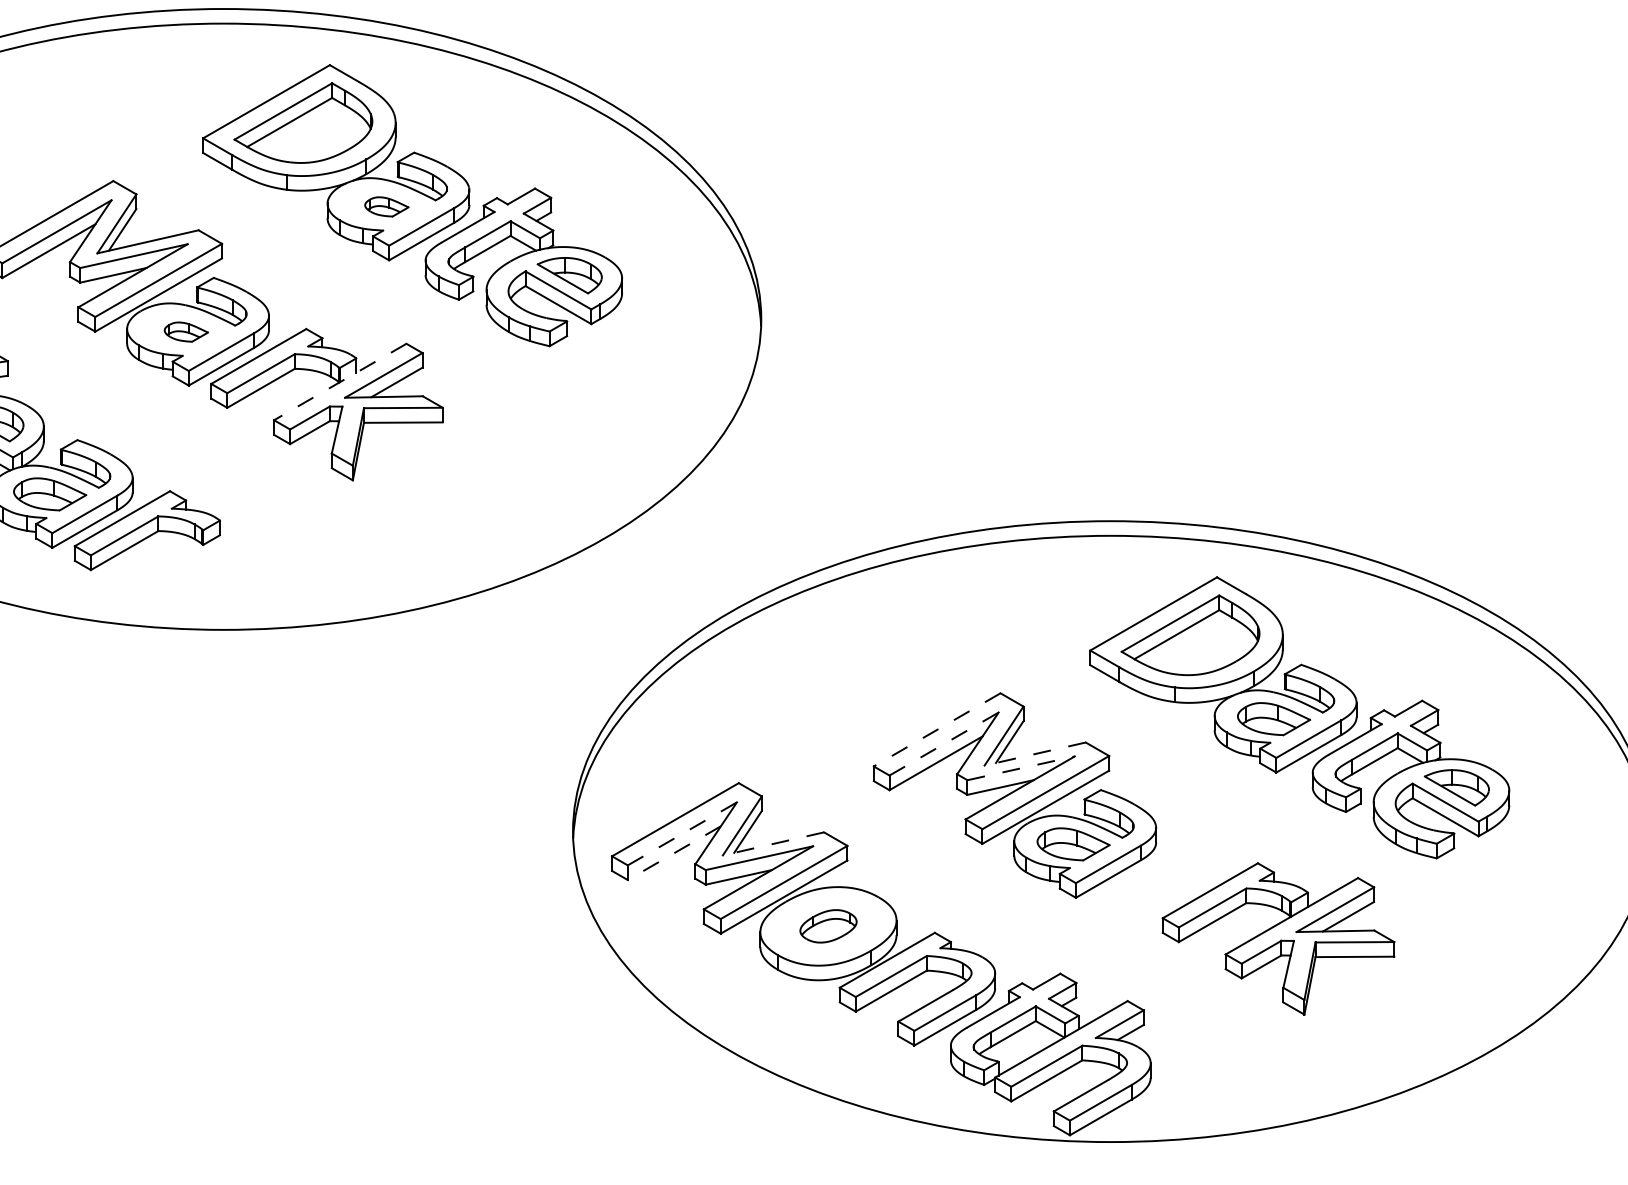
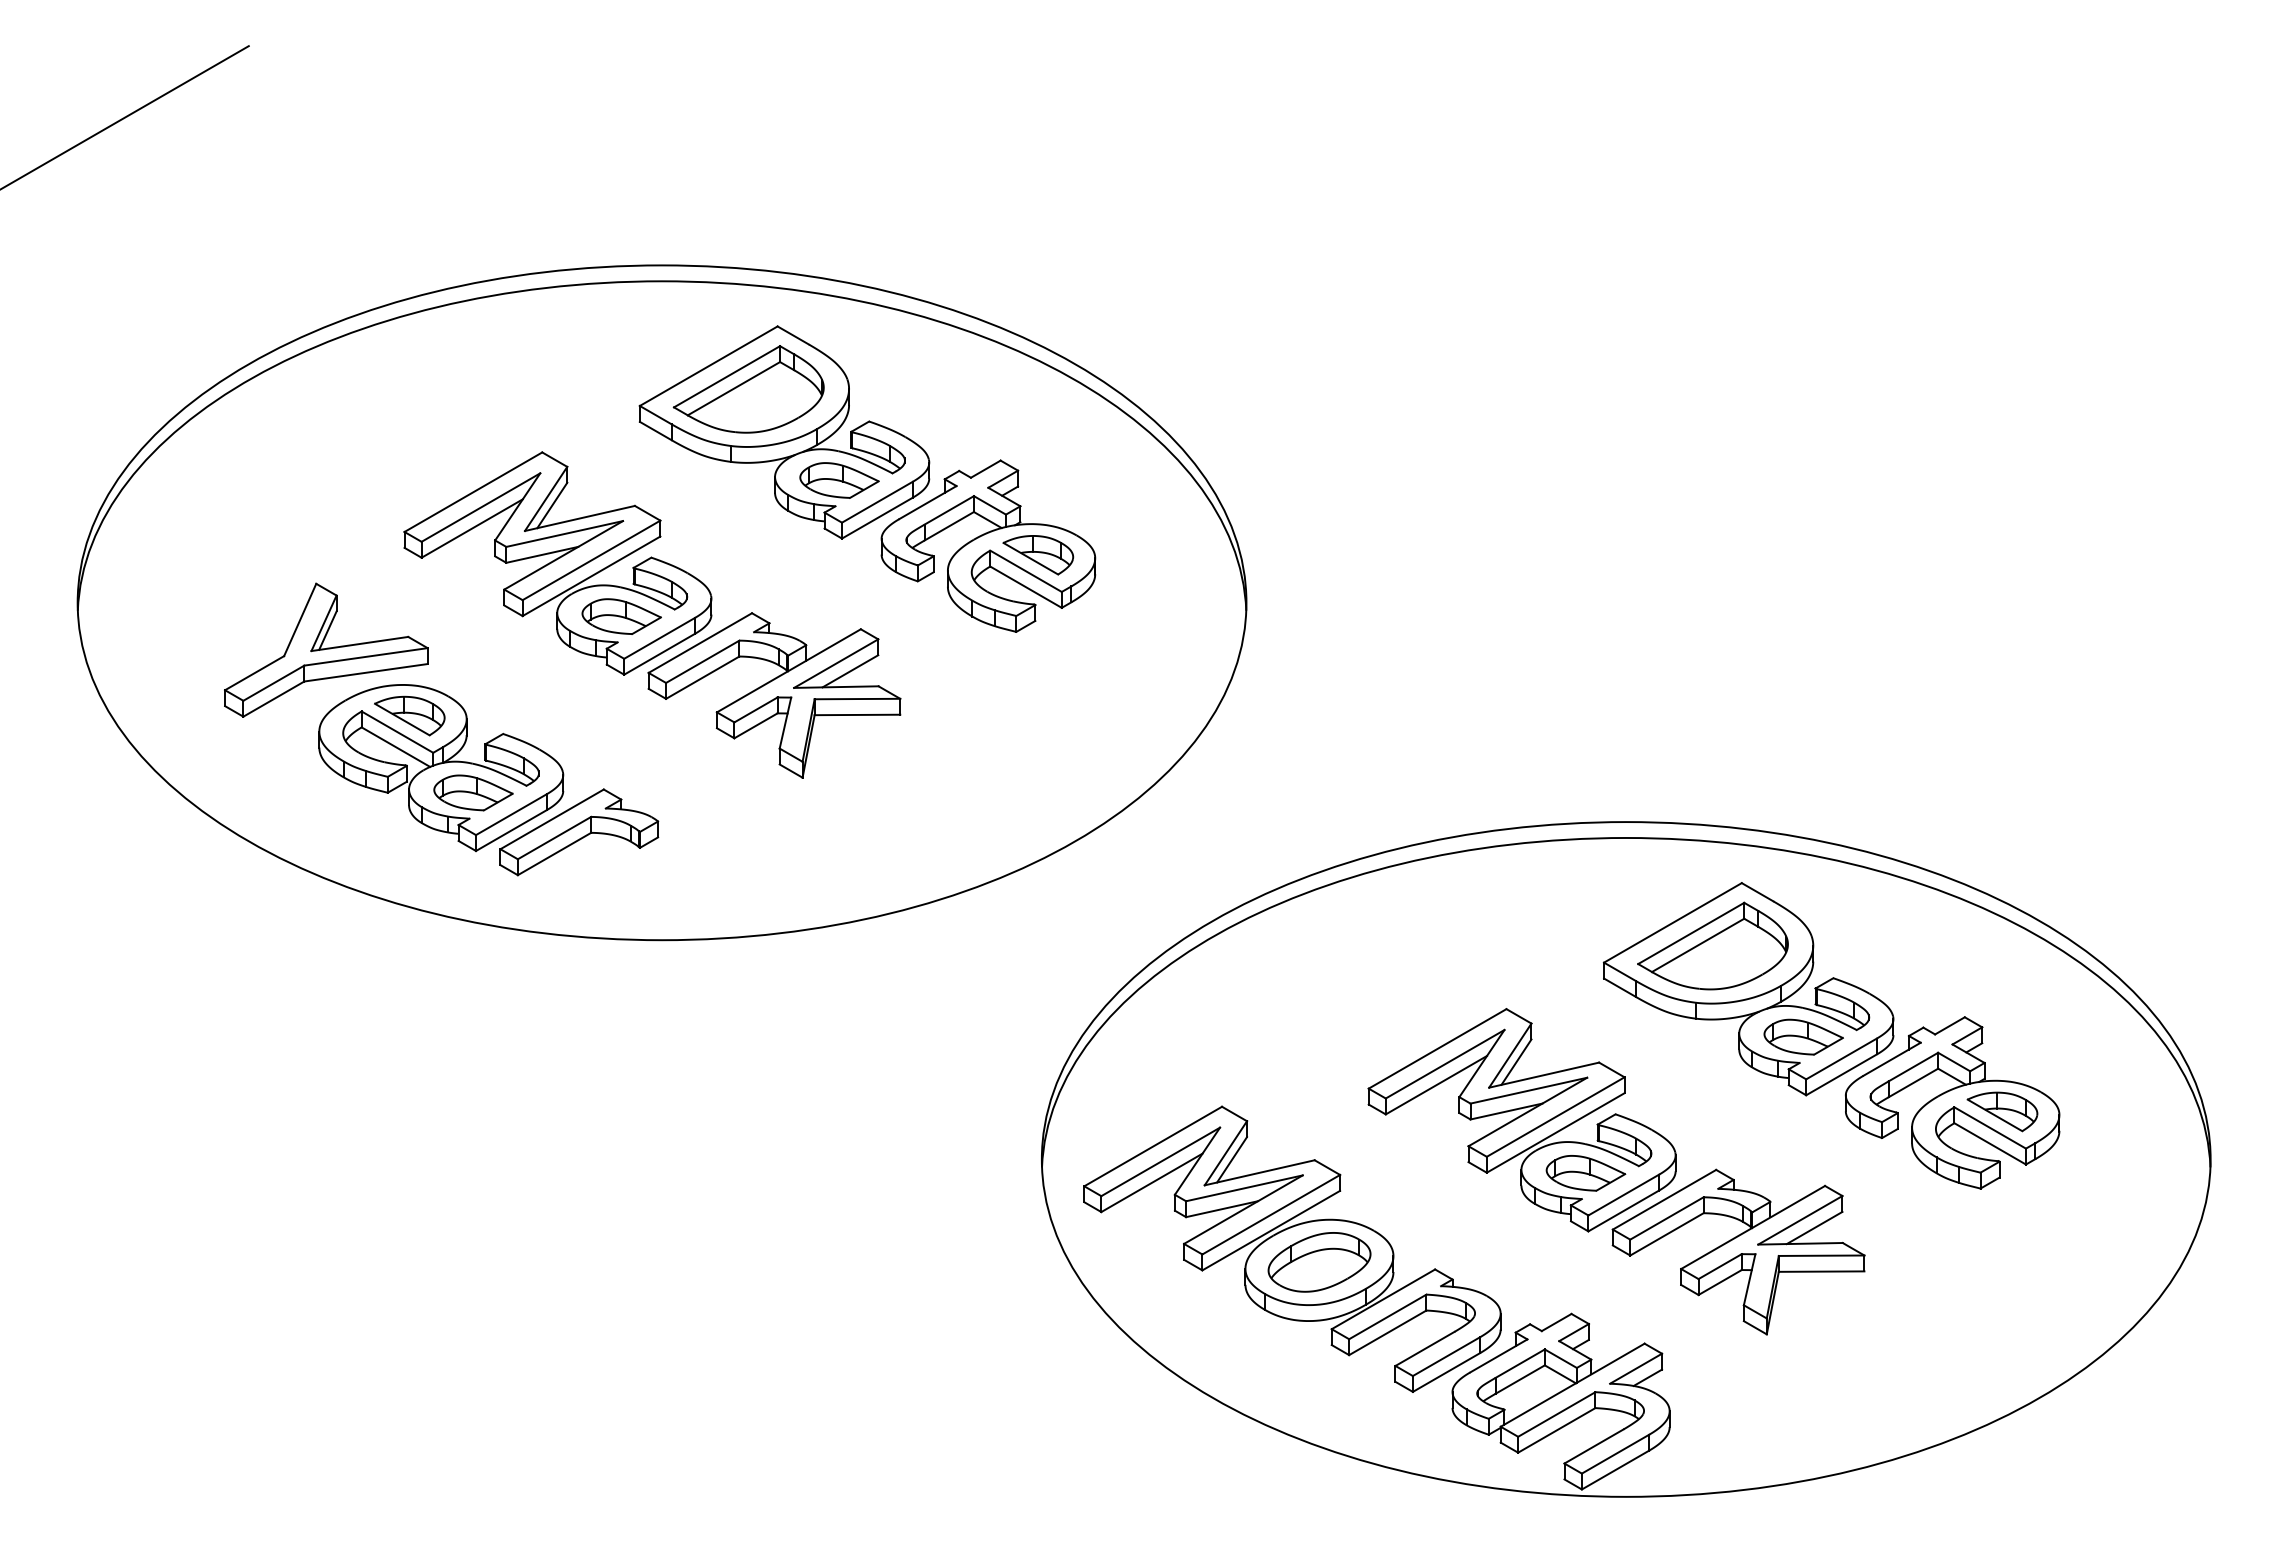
part: (386, 206) -> (839, 480), size x1.67
part: (186, 332) -> (621, 616), size x1.67
line: (339, 382) -> (788, 671), dashed -> solid
line: (937, 729) -> (1437, 1048), dashed -> solid
line: (944, 744) -> (1445, 1064), dashed -> solid
line: (1034, 754) -> (1543, 1075), dashed -> solid
line: (1020, 768) -> (1528, 1090), dashed -> solid
line: (682, 833) -> (1160, 1161), dashed -> solid
line: (773, 843) -> (1259, 1172), dashed -> solid
line: (673, 853) -> (1151, 1183), dashed -> solid
part: (828, 926) -> (1319, 1262), size x1.67
part: (1278, 938) -> (1738, 1251), moved

